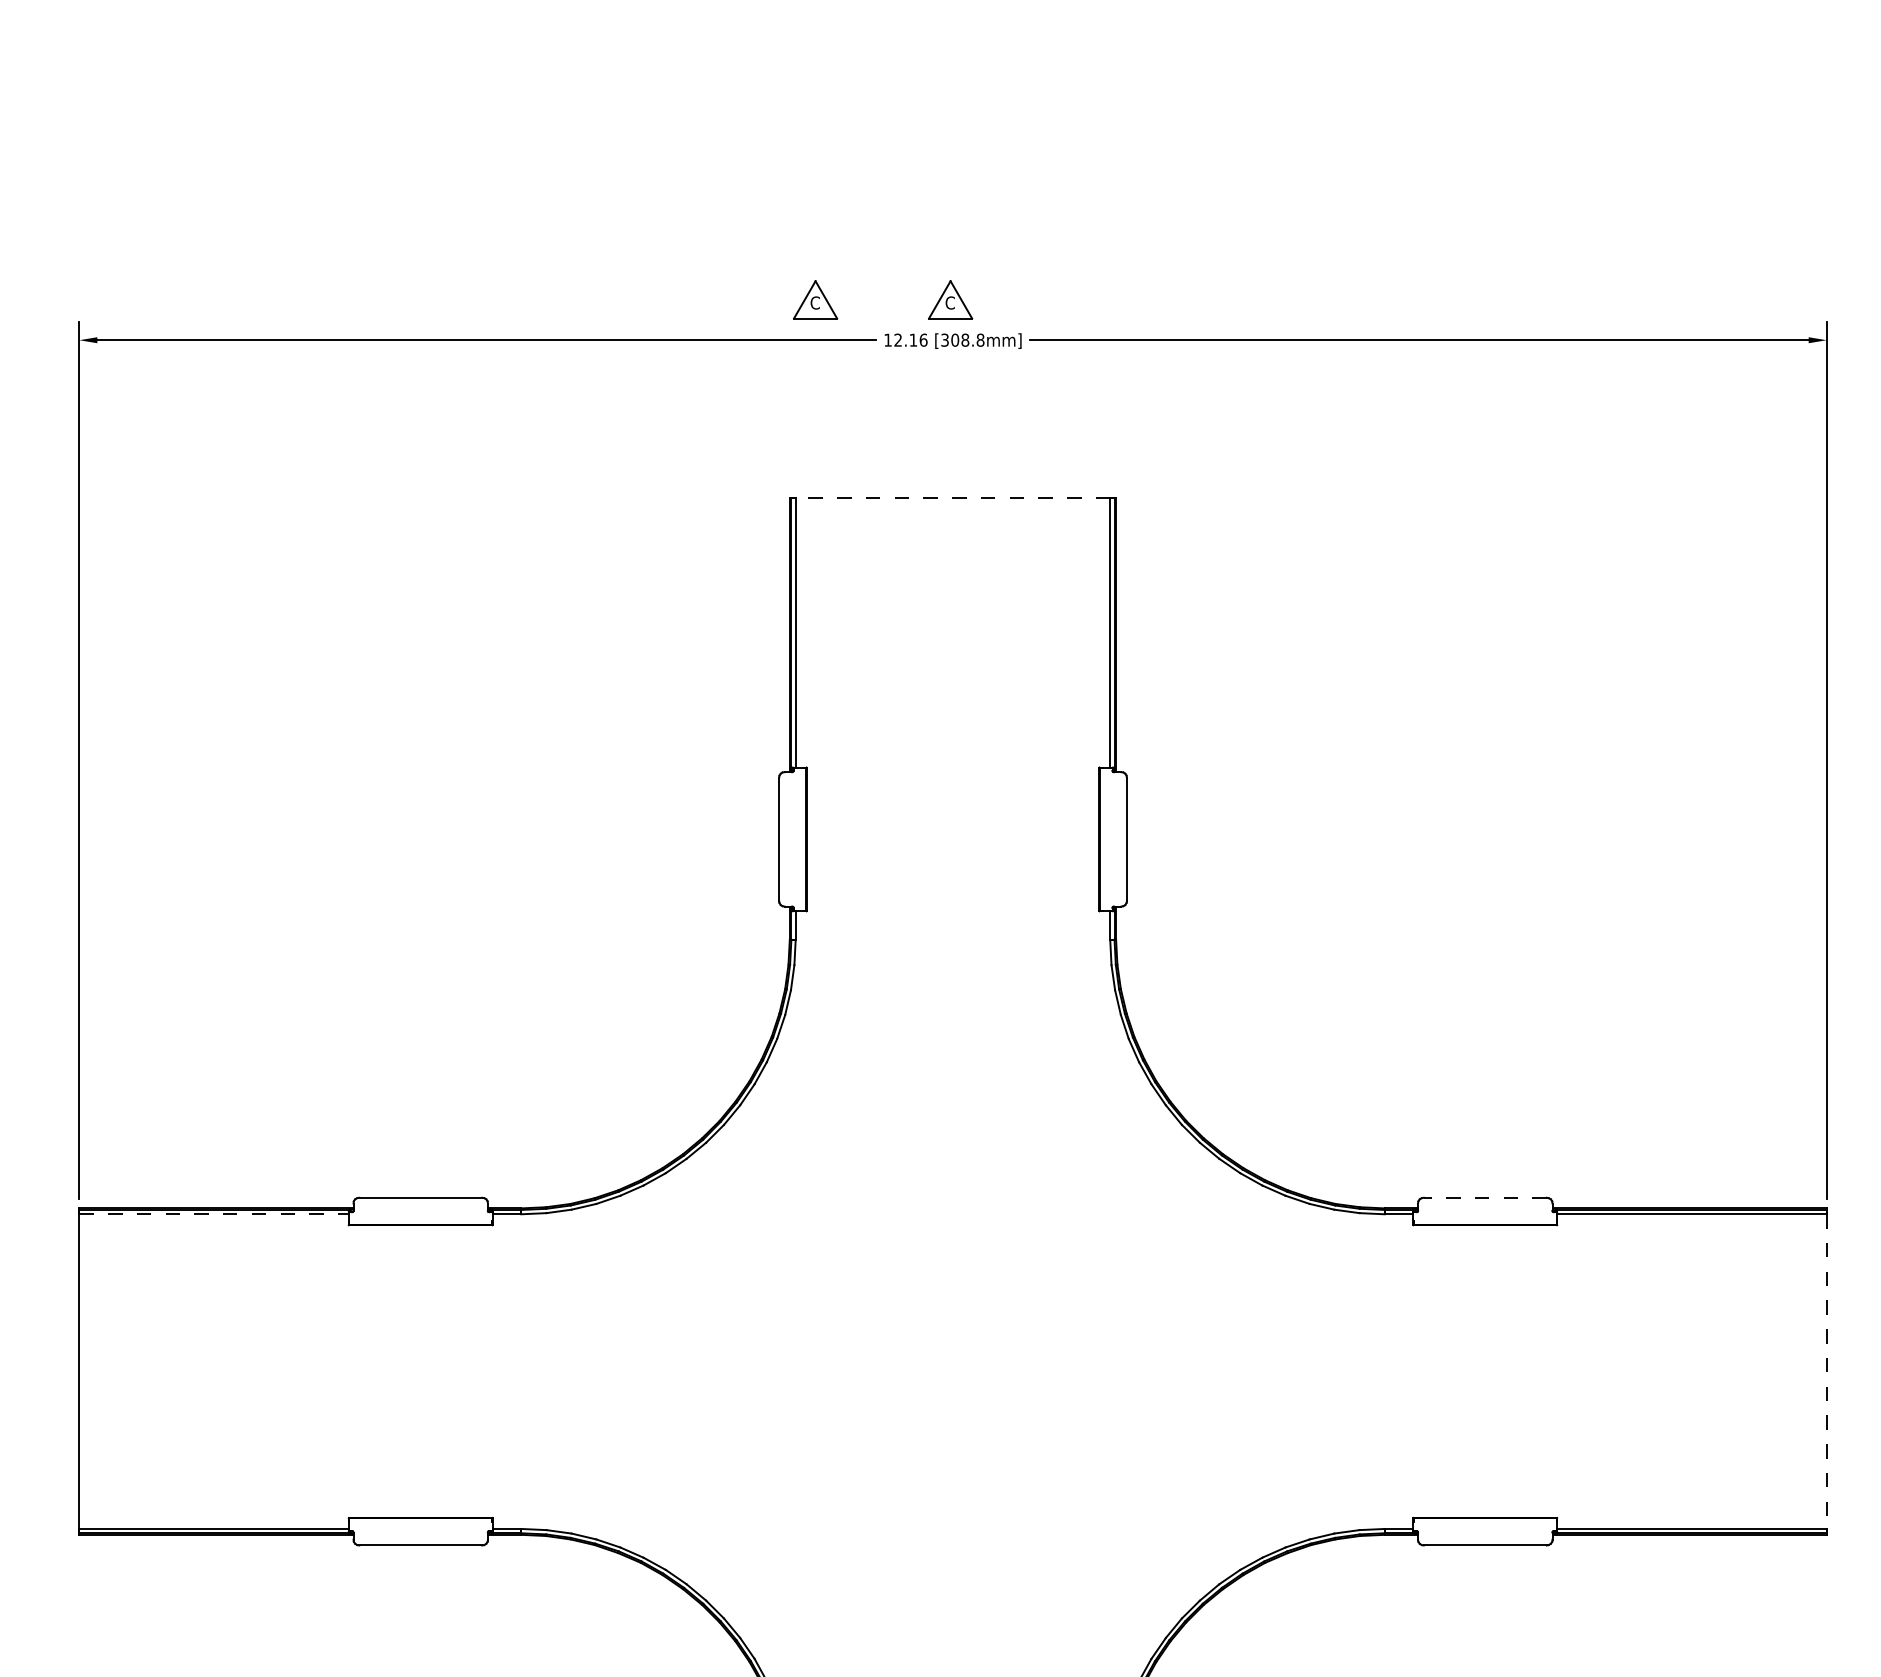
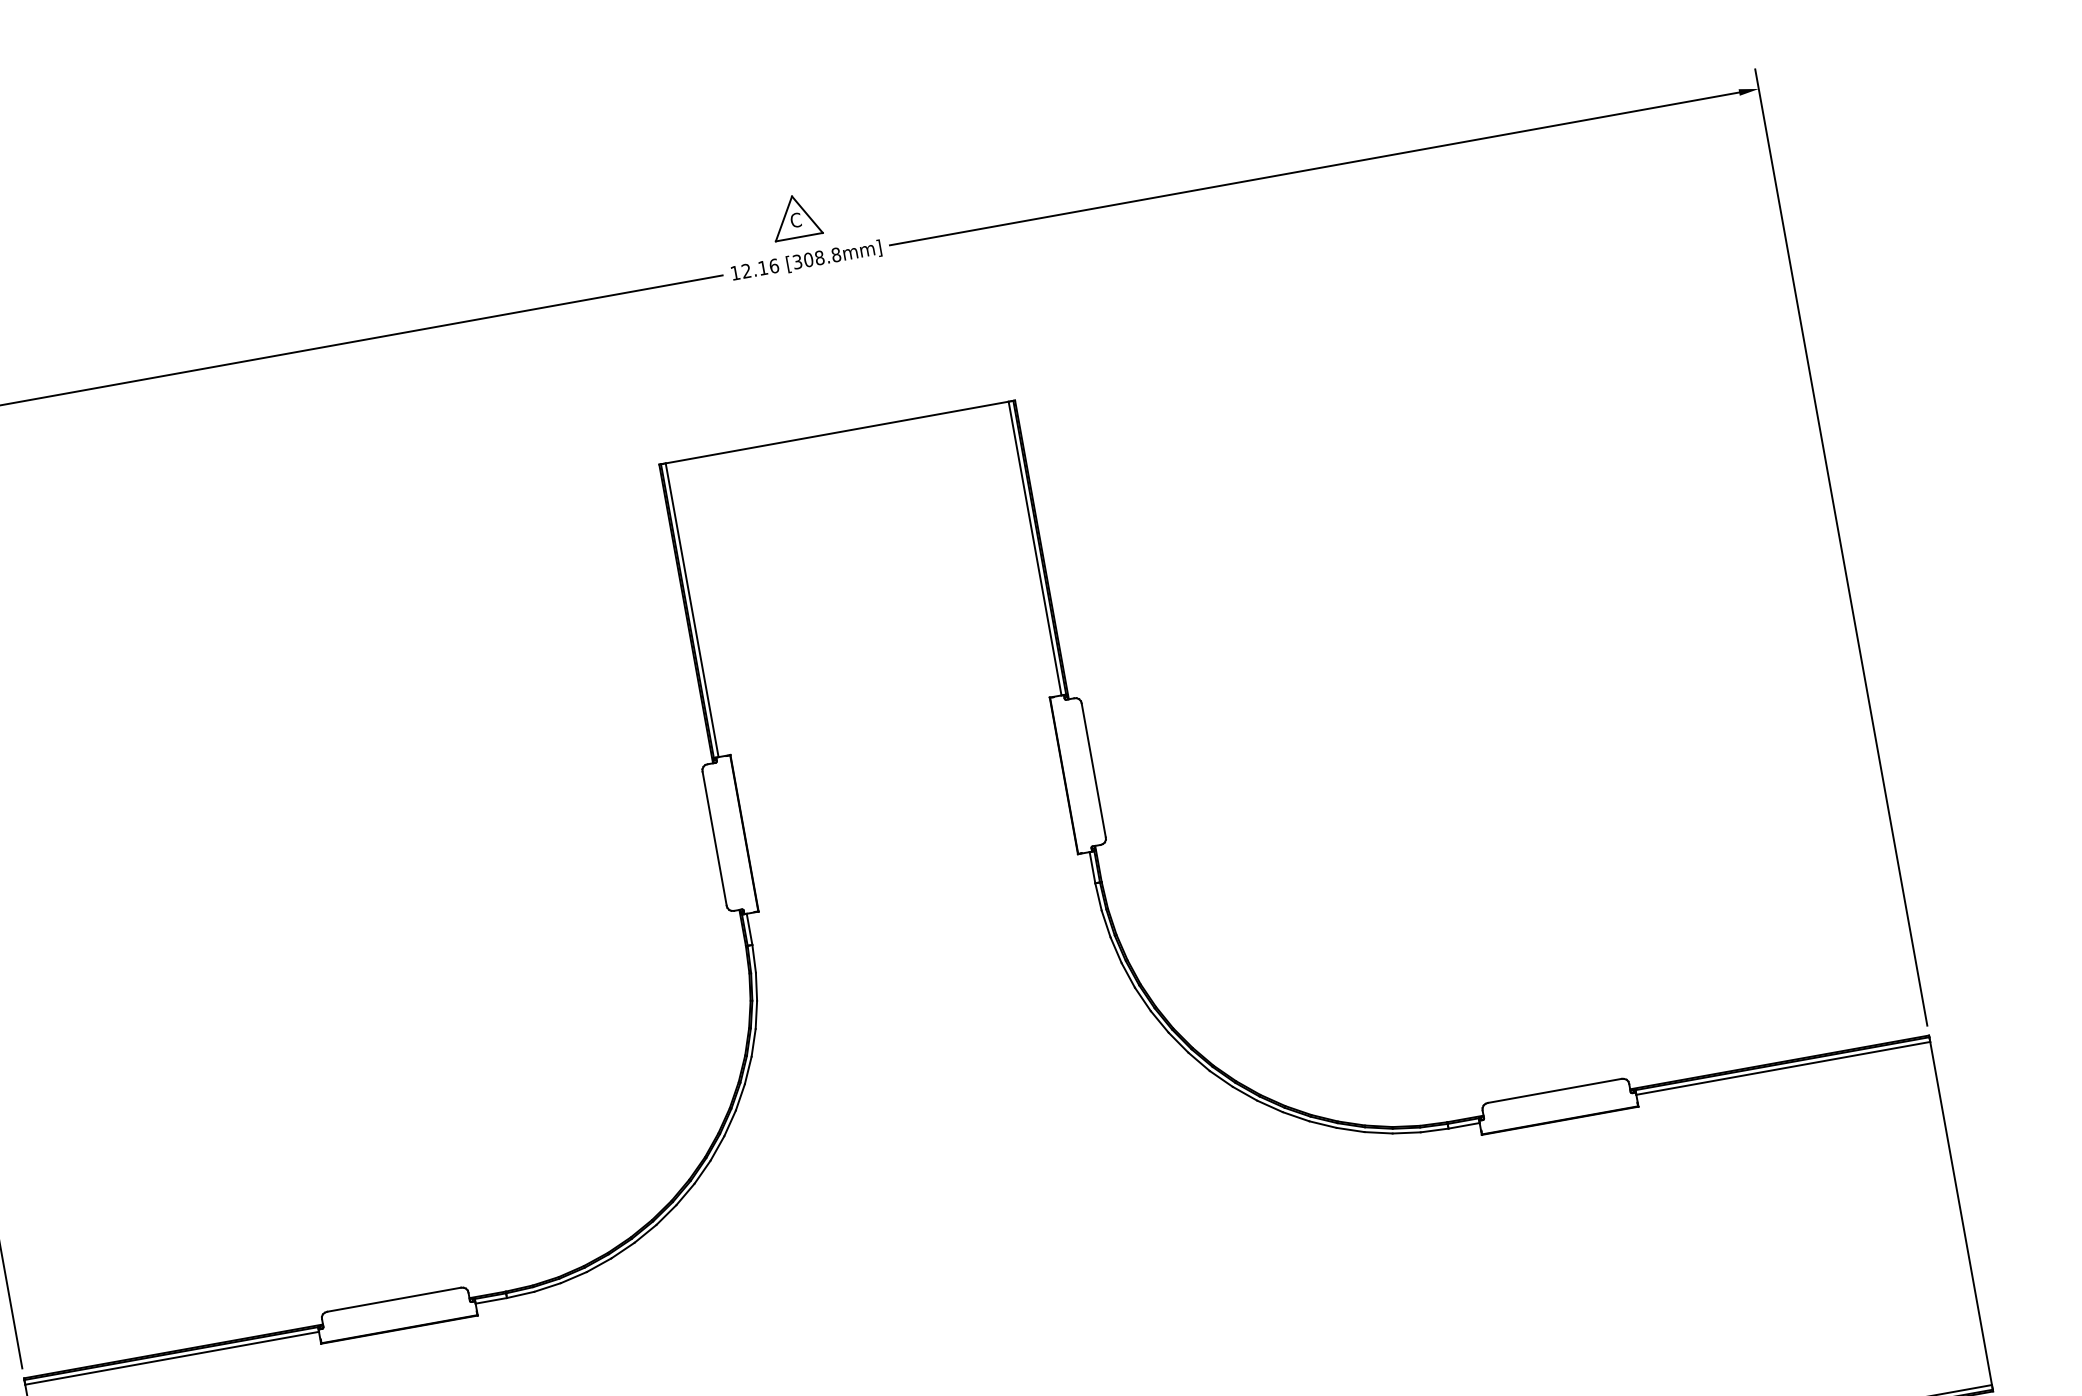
part: (815, 299) -> (648, 242), removed
line: (952, 498) -> (836, 433), dashed -> solid
line: (1484, 1197) -> (1553, 1090), dashed -> solid
line: (214, 1214) -> (172, 1358), dashed -> solid
line: (1826, 1372) -> (1961, 1214), dashed -> solid

